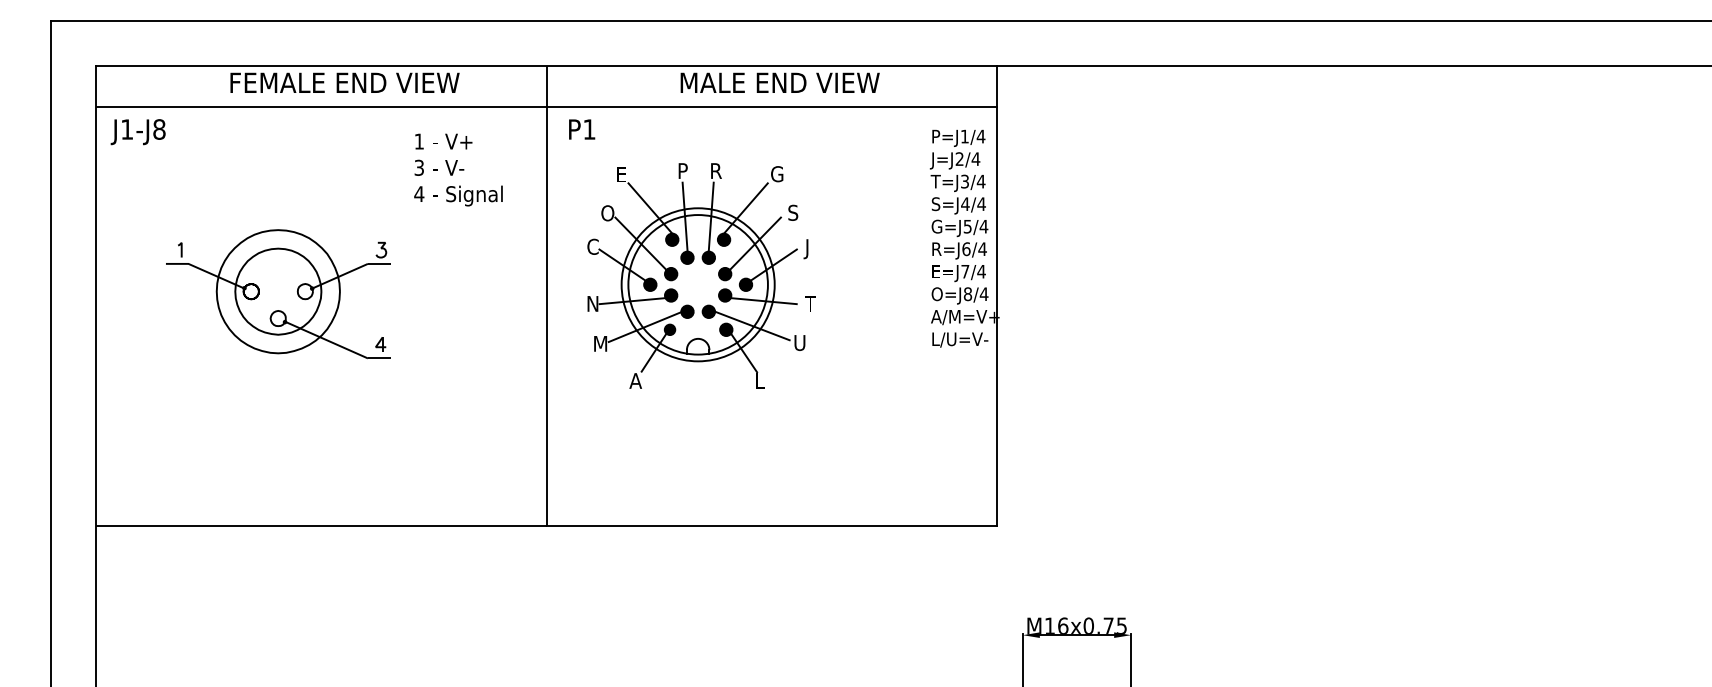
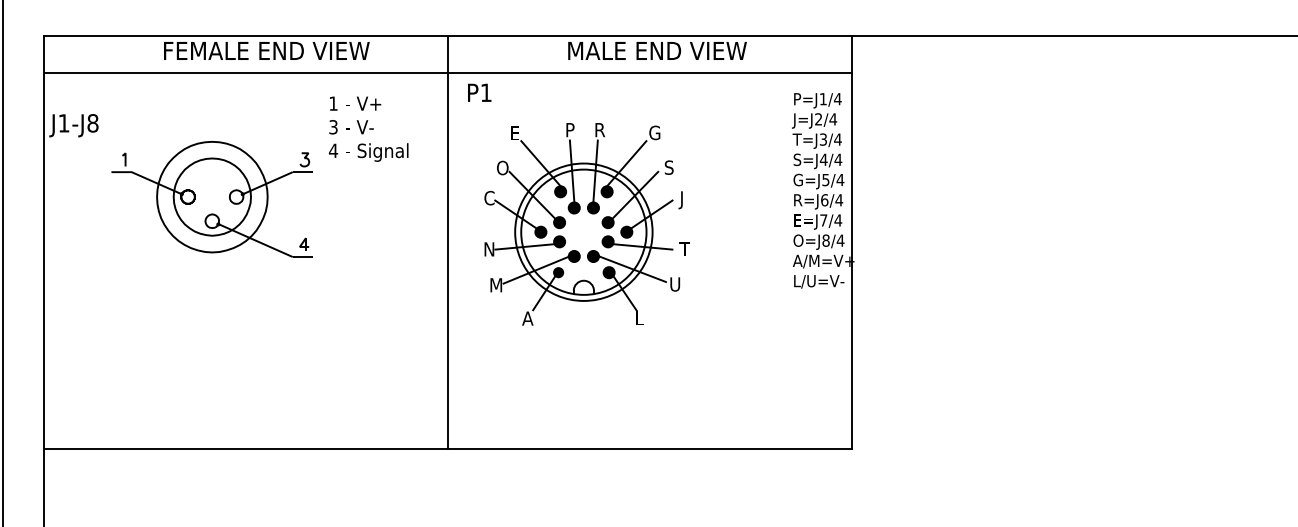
text: (137, 132) -> (73, 126), moved
part: (278, 294) -> (212, 199), moved

